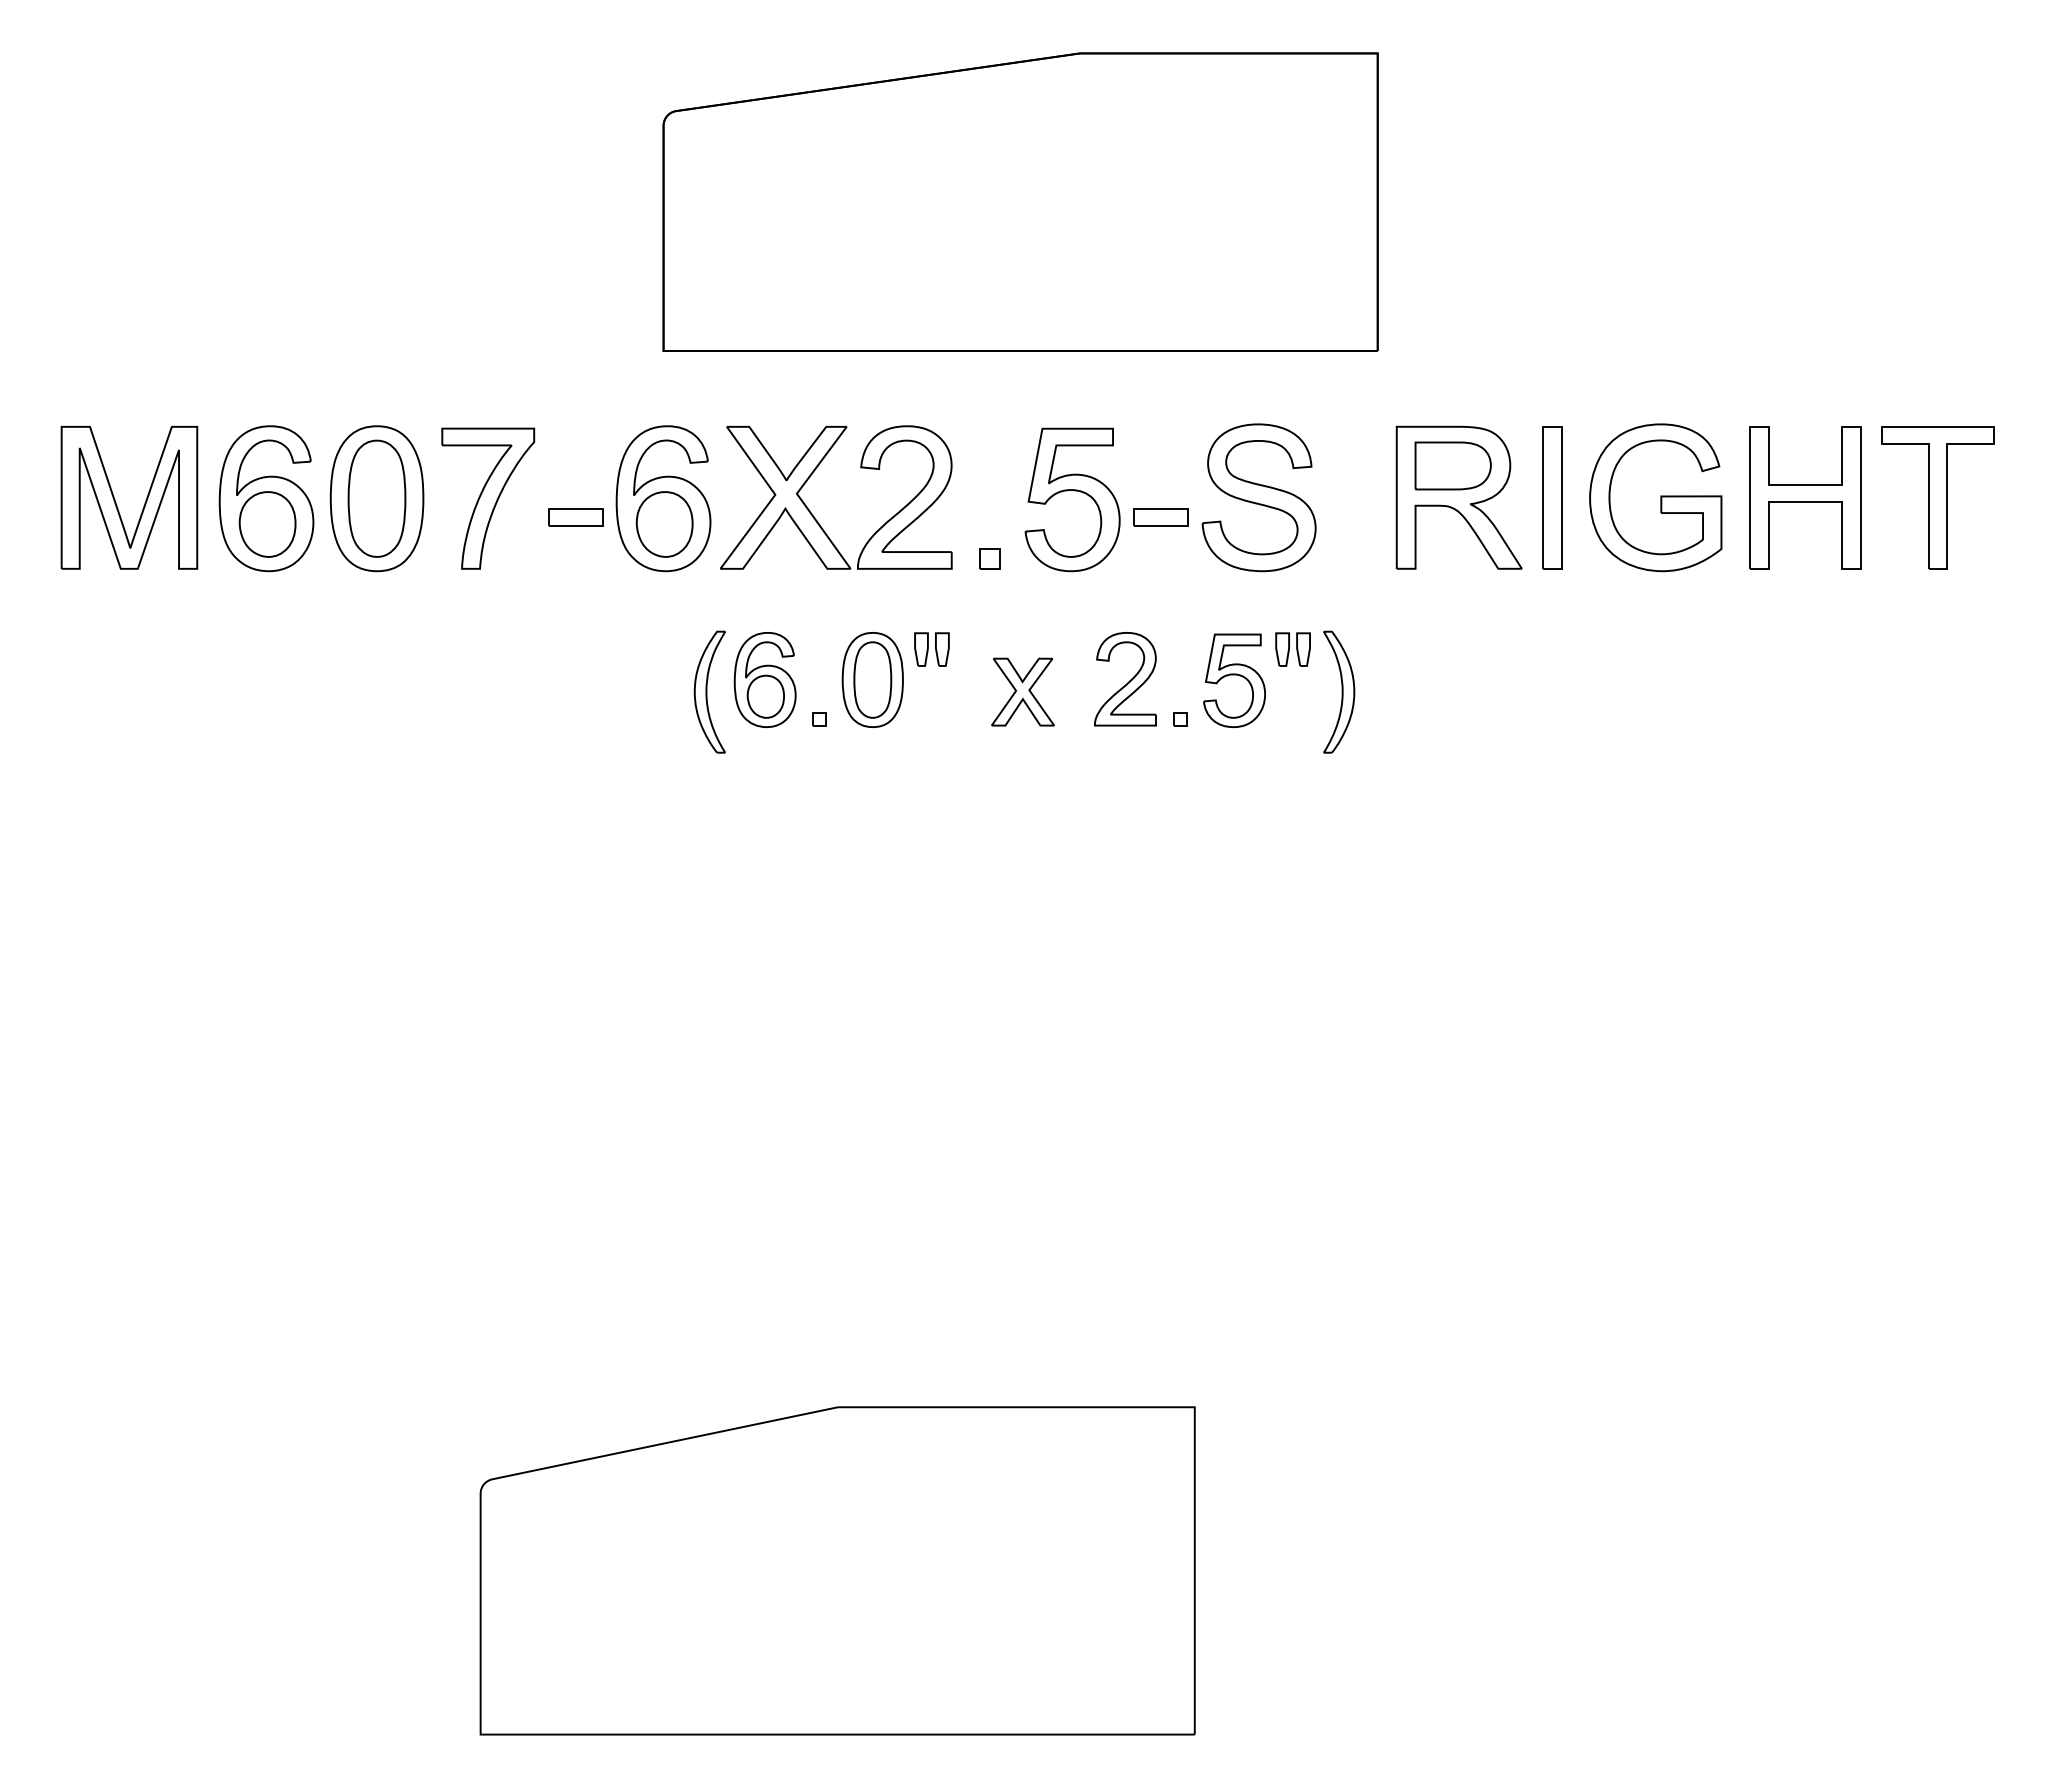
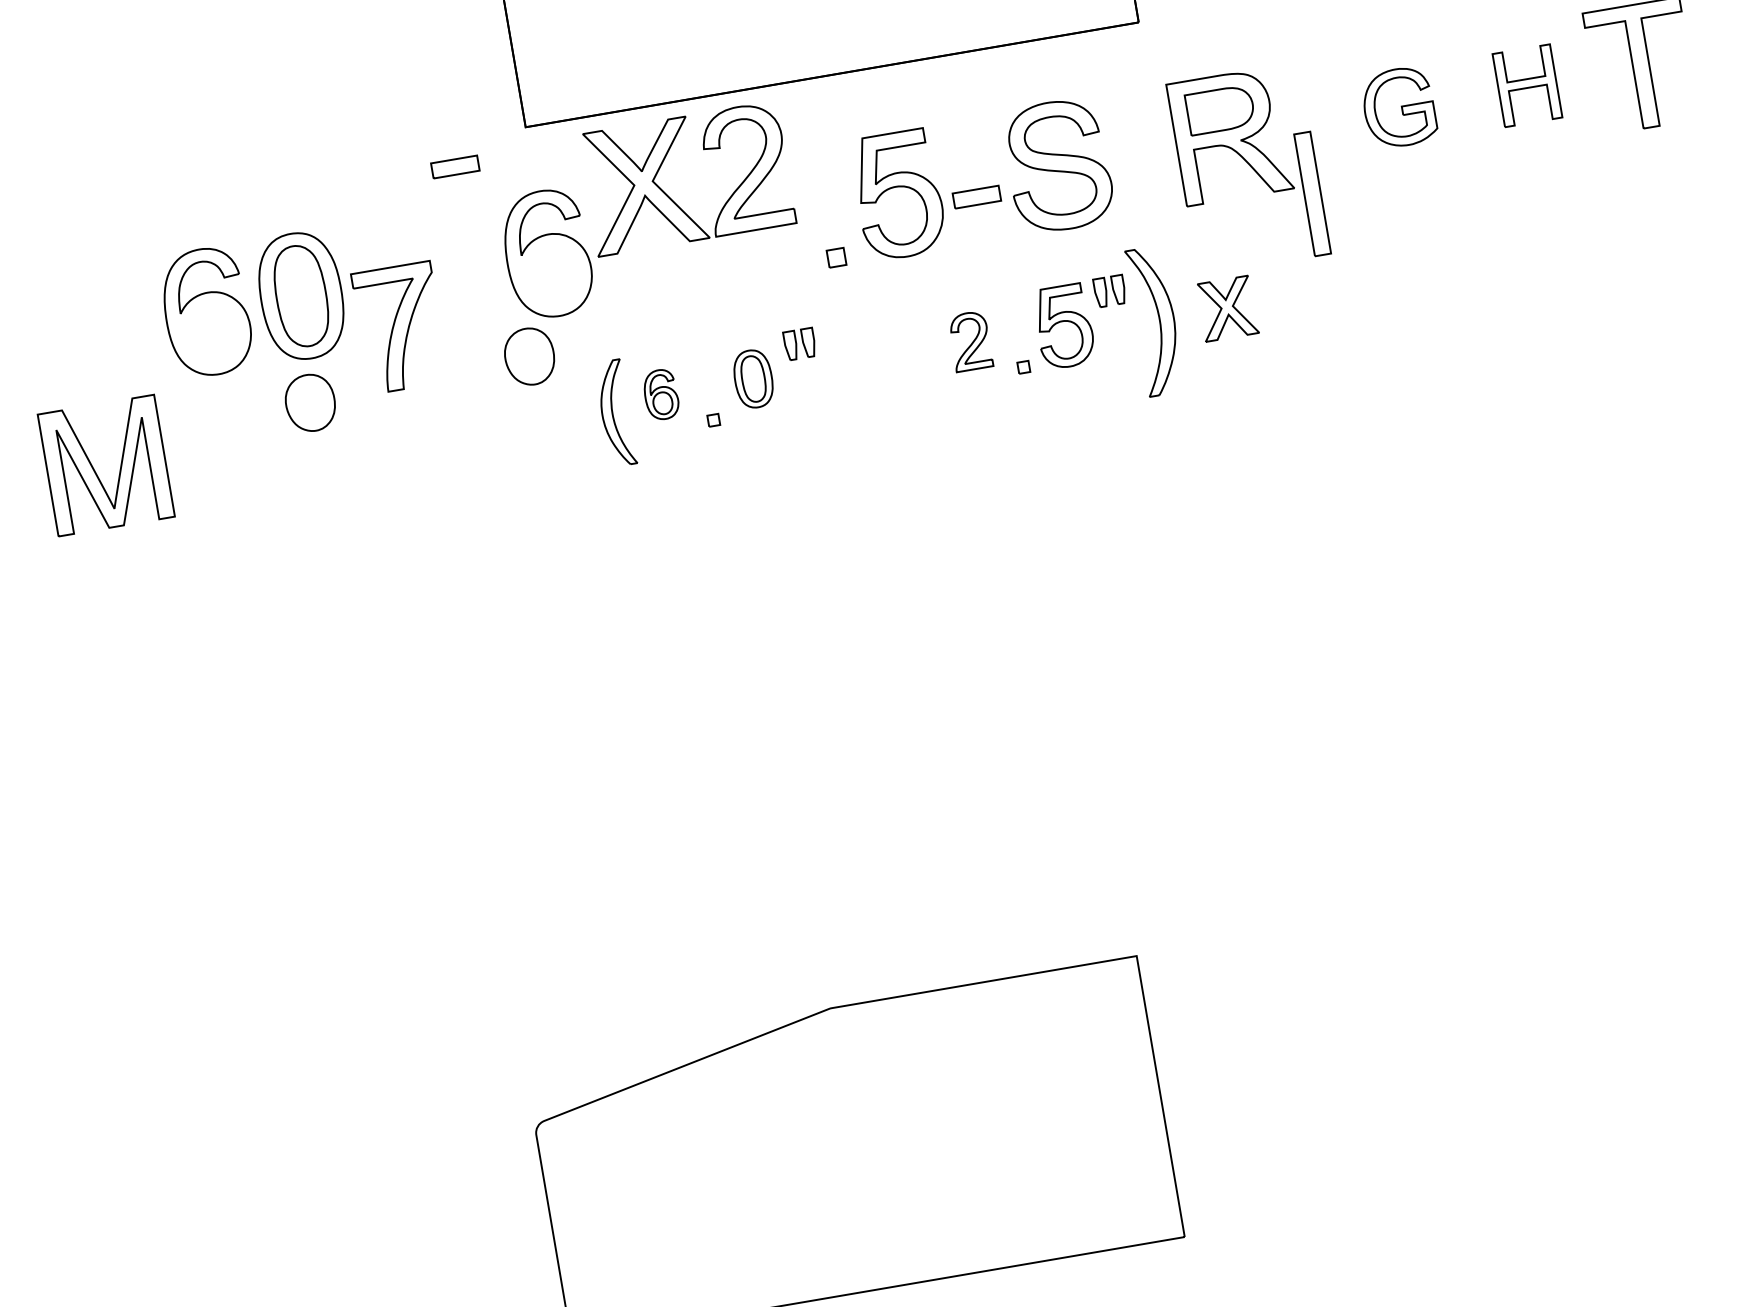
part: (1552, 497) -> (1312, 193), moved
part: (1655, 497) -> (1398, 107), size x0.6
part: (1805, 497) -> (1527, 85), size x0.6
part: (488, 498) -> (400, 327), moved
part: (116, 502) -> (95, 471), moved
part: (812, 513) -> (669, 195), moved
part: (575, 517) -> (454, 167), moved
part: (267, 524) -> (310, 403), moved
part: (664, 524) -> (529, 356), moved
part: (764, 679) -> (660, 394), size x0.6
part: (872, 679) -> (753, 378), size x0.7
part: (1125, 679) -> (970, 341), size x0.7
part: (1022, 691) -> (1227, 308), moved
part: (1339, 691) -> (1155, 320), size x1.4

